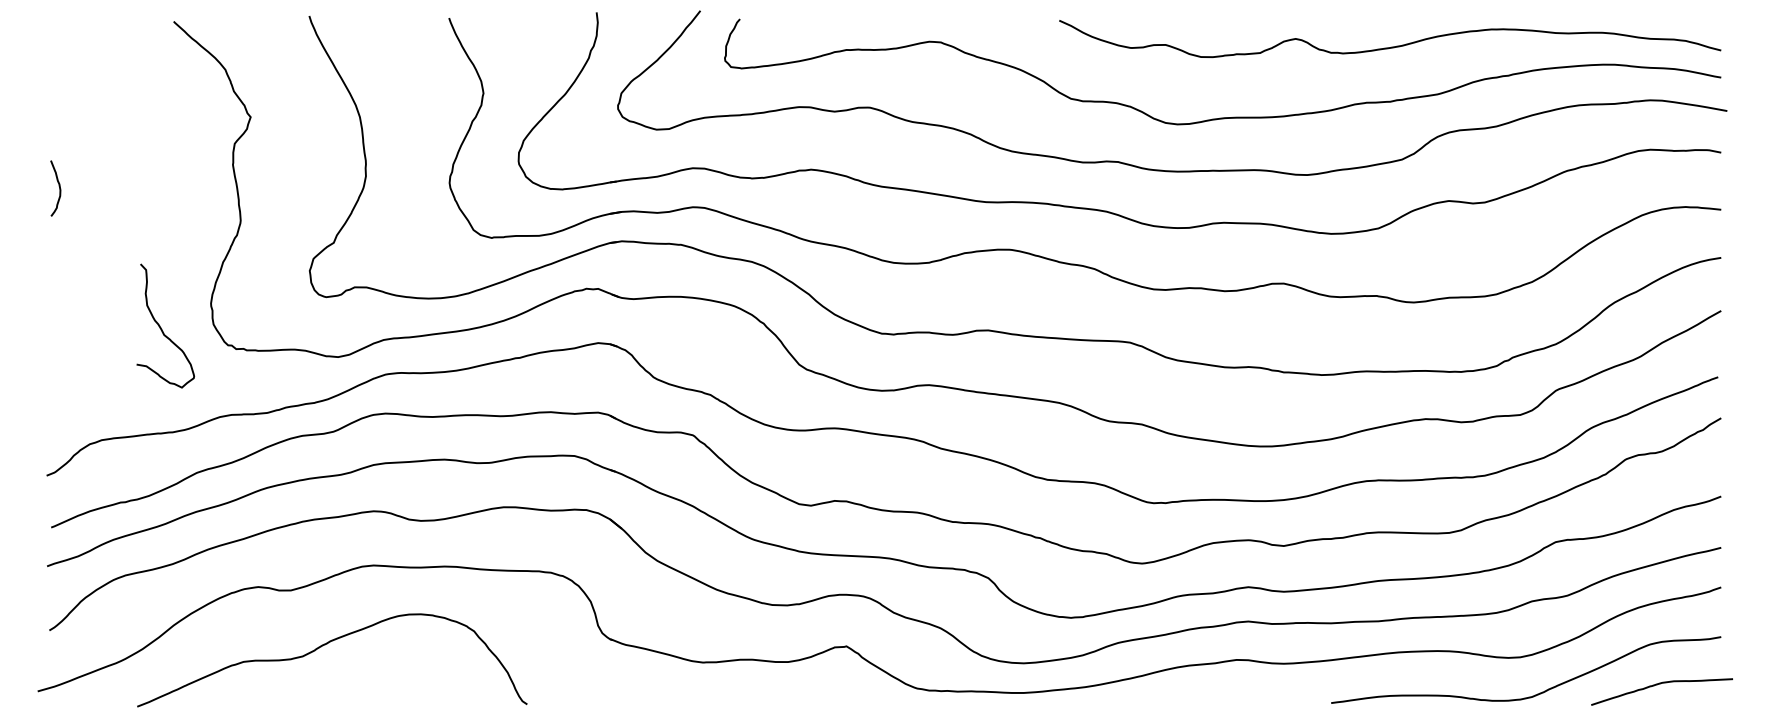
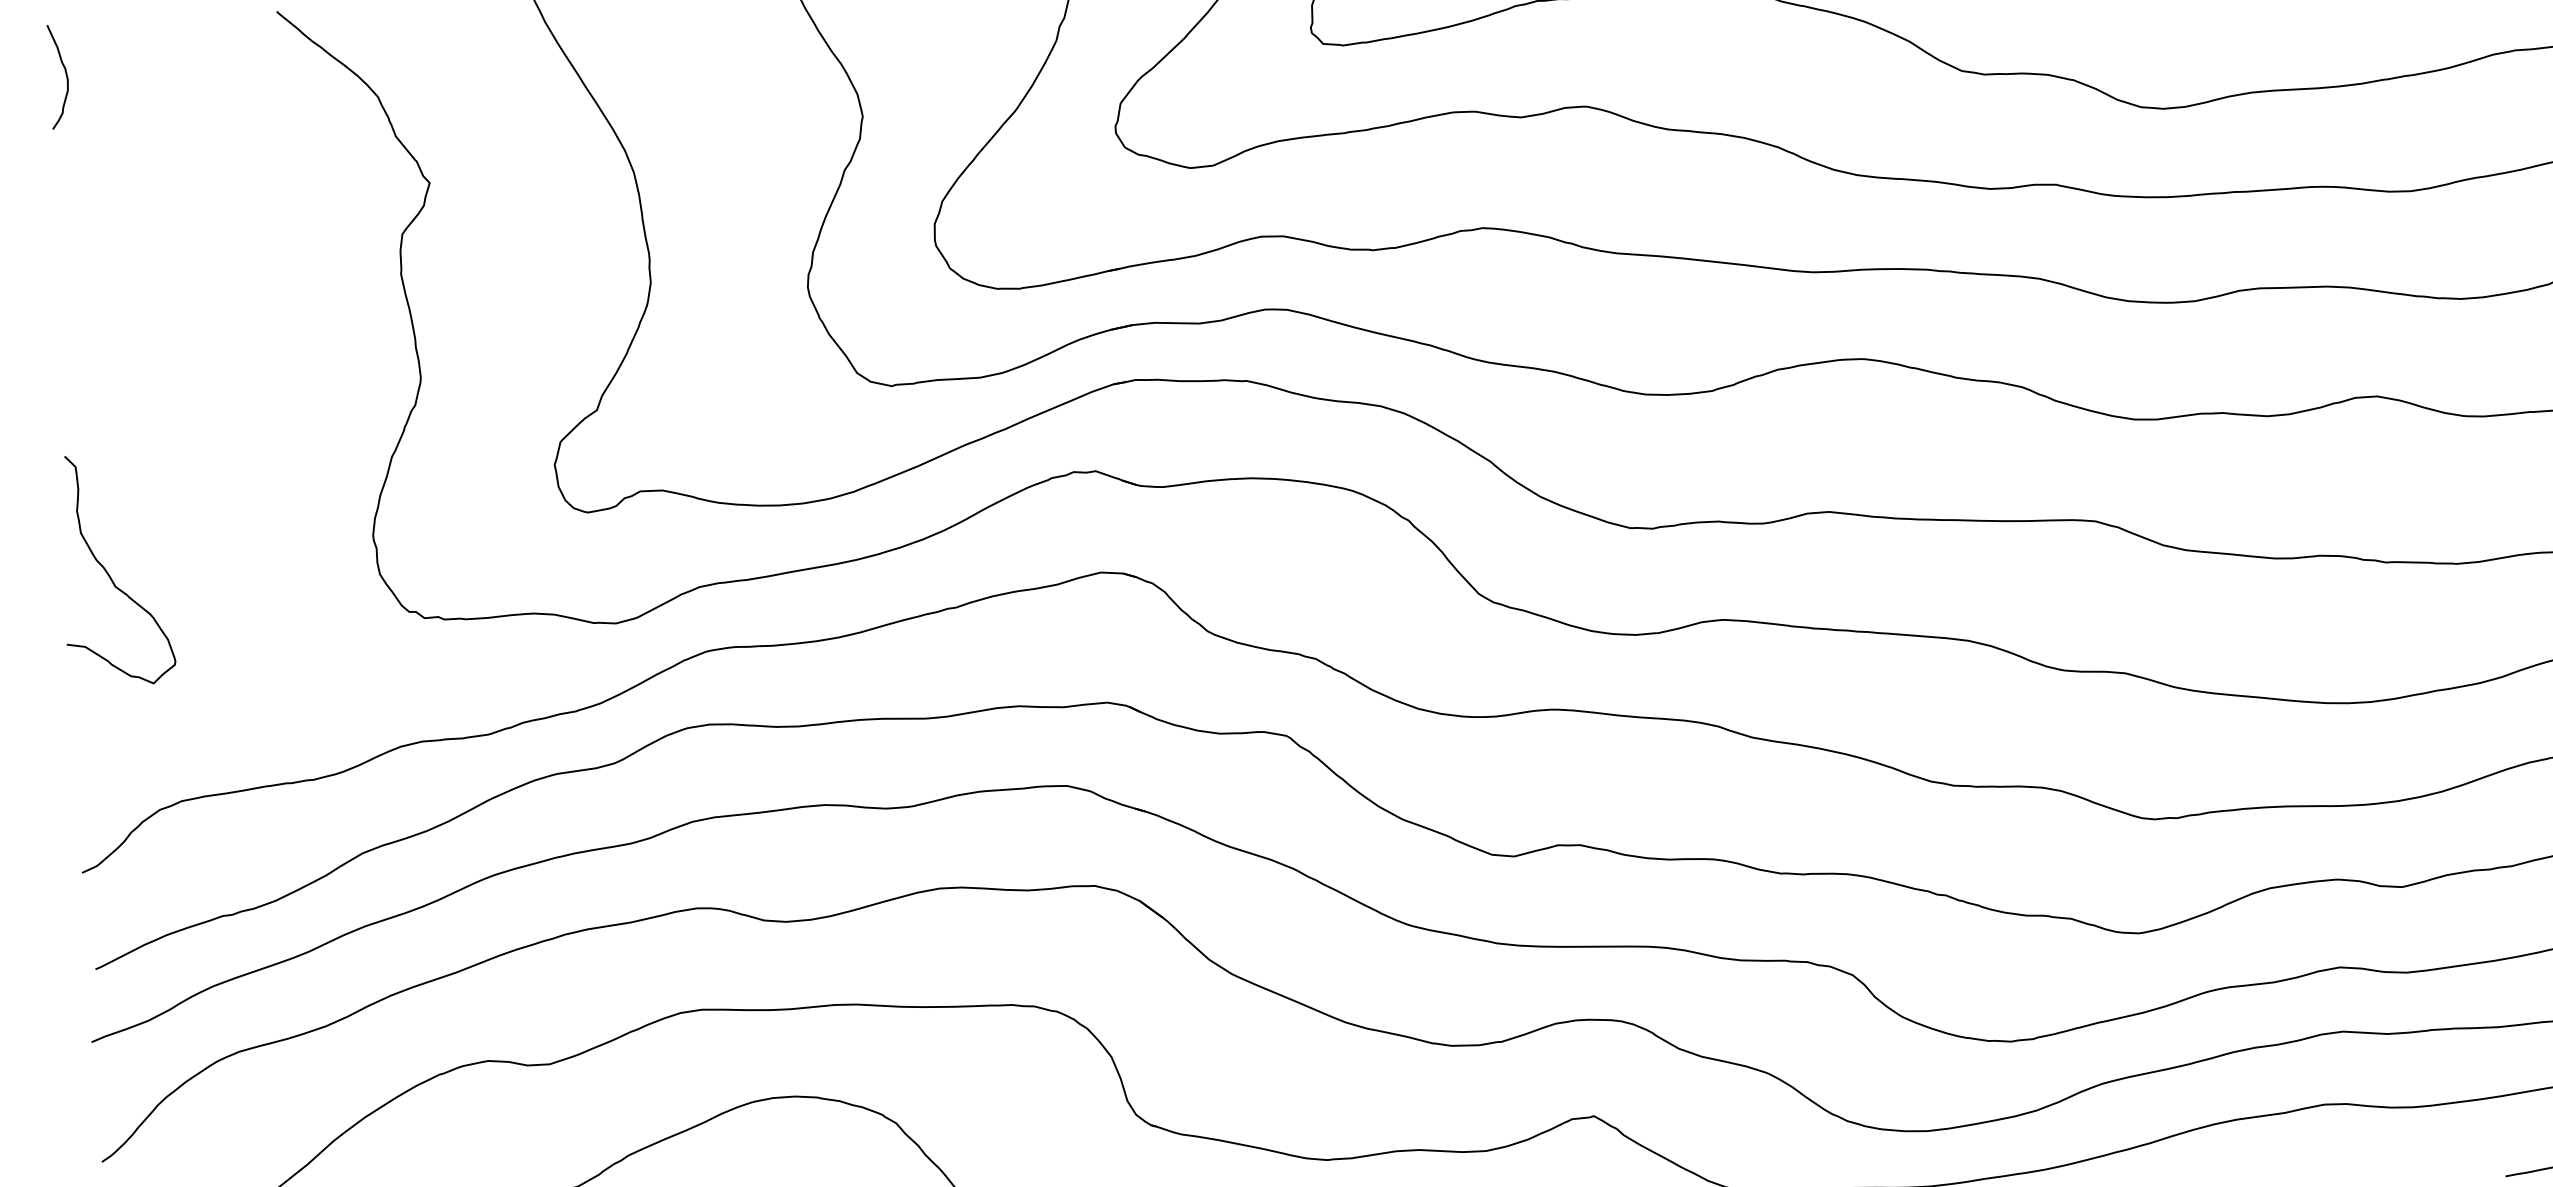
curve: (58, 186) -> (63, 72), moved
curve: (161, 327) -> (109, 572), moved

